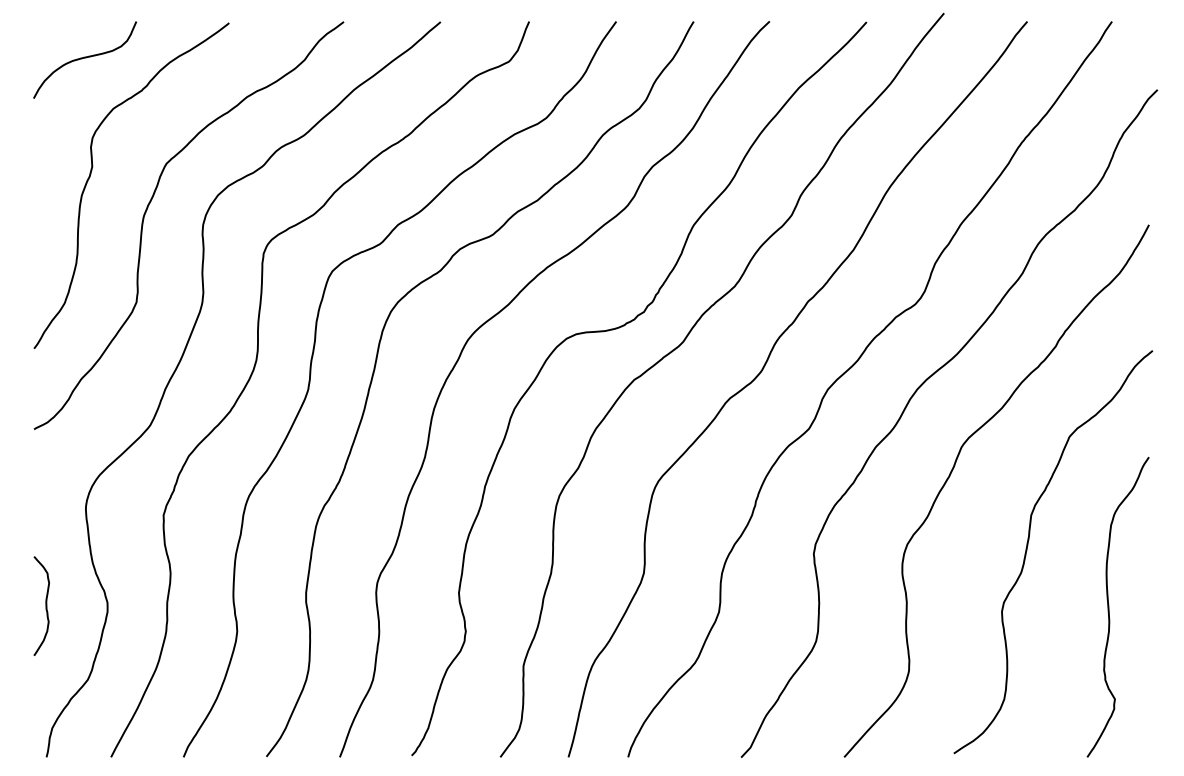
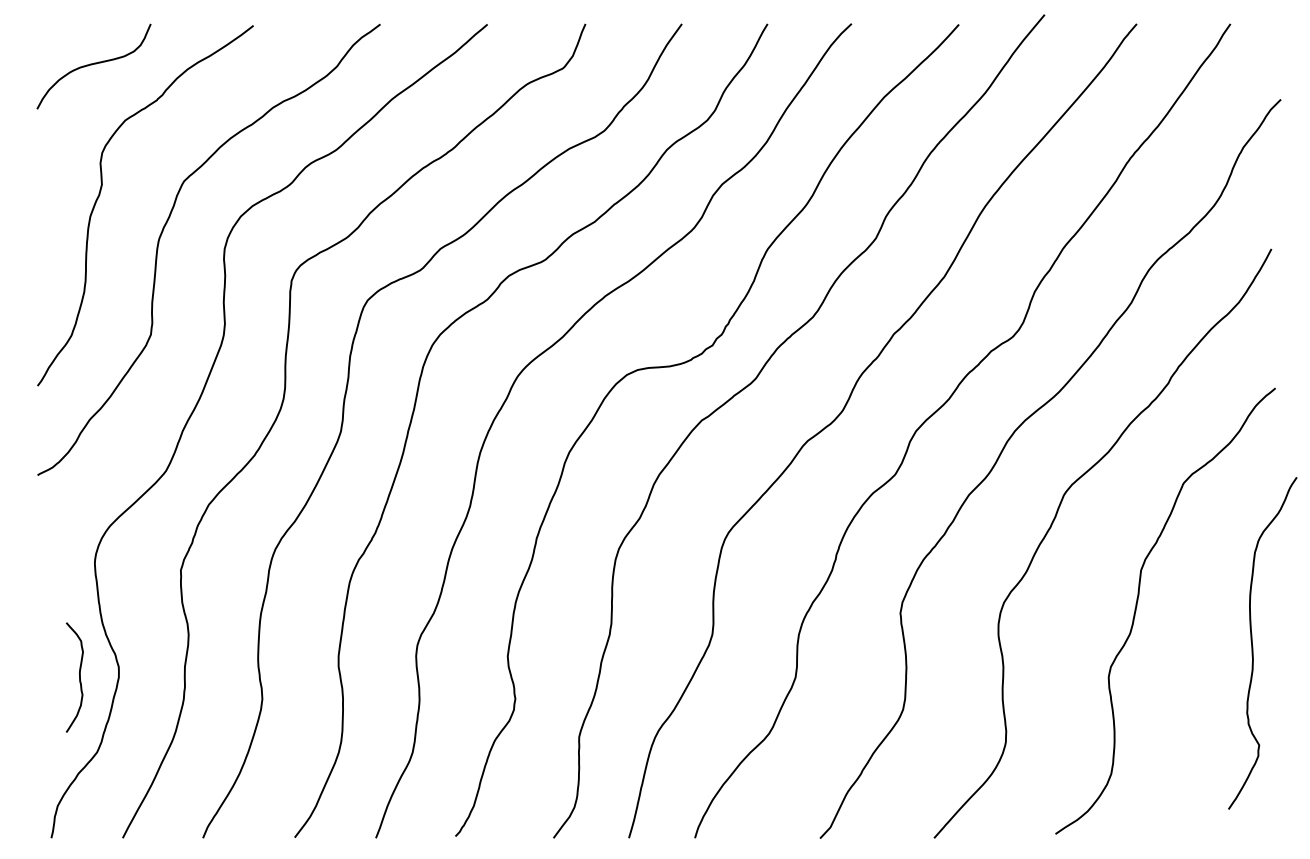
curve: (45, 605) -> (78, 676), moved
curve: (1109, 607) -> (1253, 643), moved

